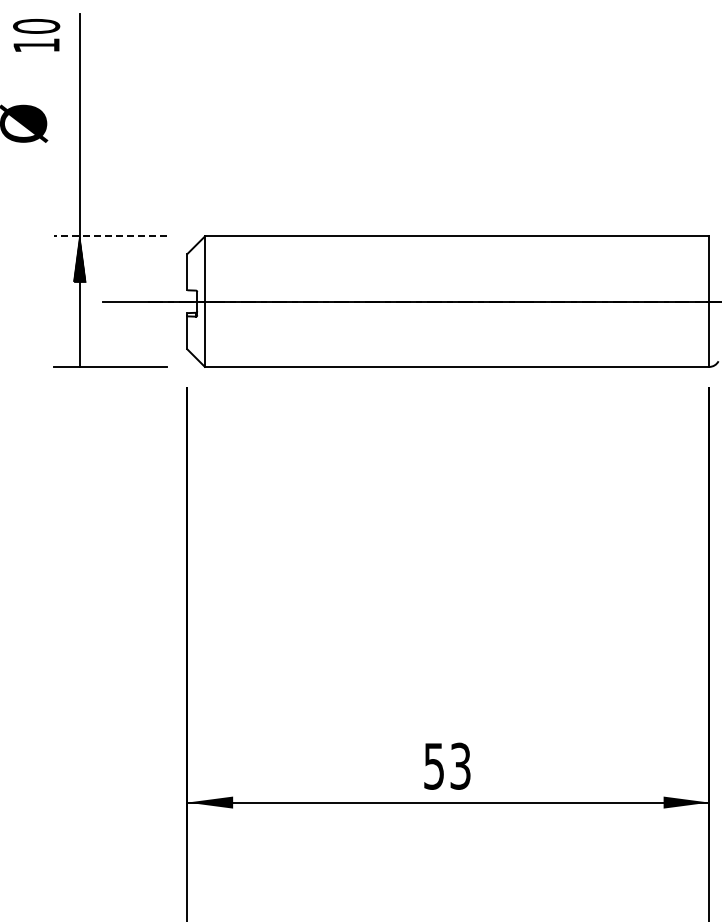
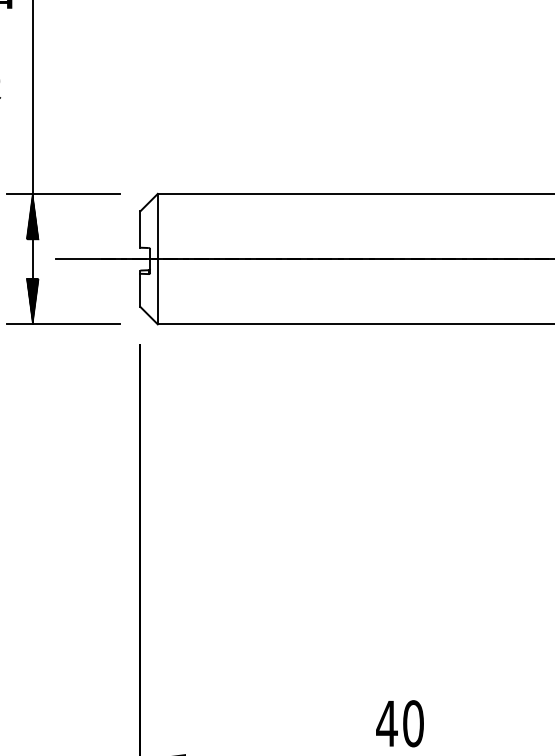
line: (110, 236) -> (63, 193), dashed -> solid
hatch: (79, 343) -> (32, 300), added
text: (447, 765) -> (400, 722), 53 -> 40

